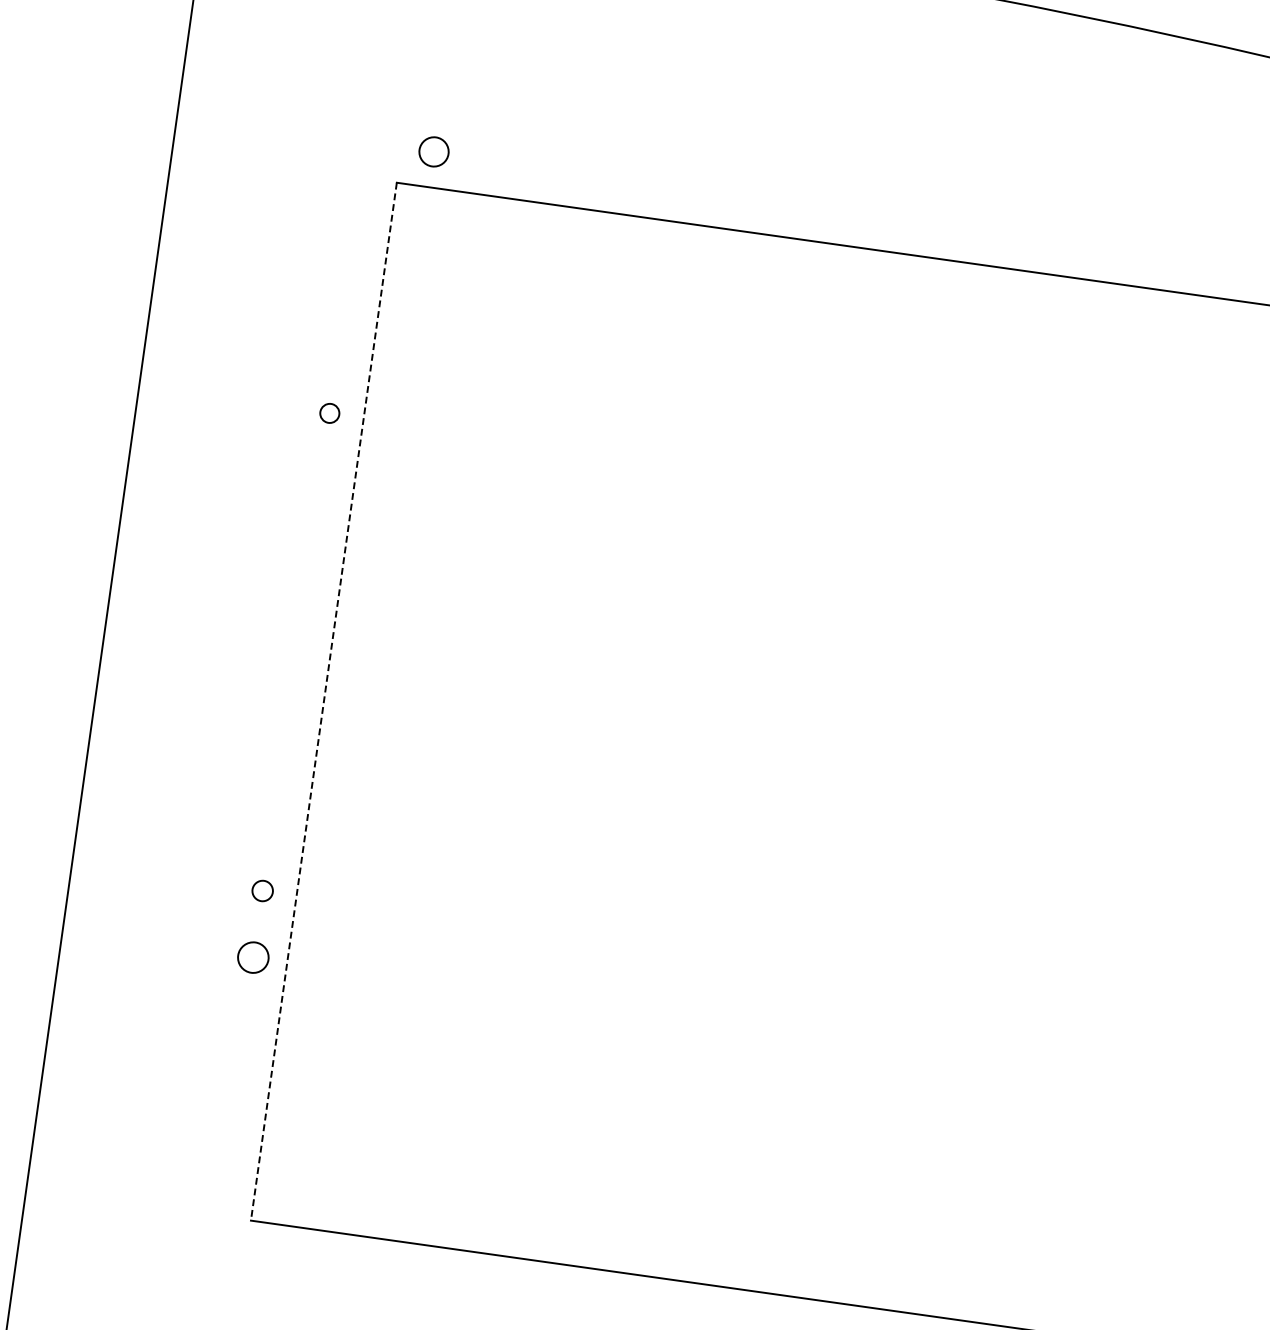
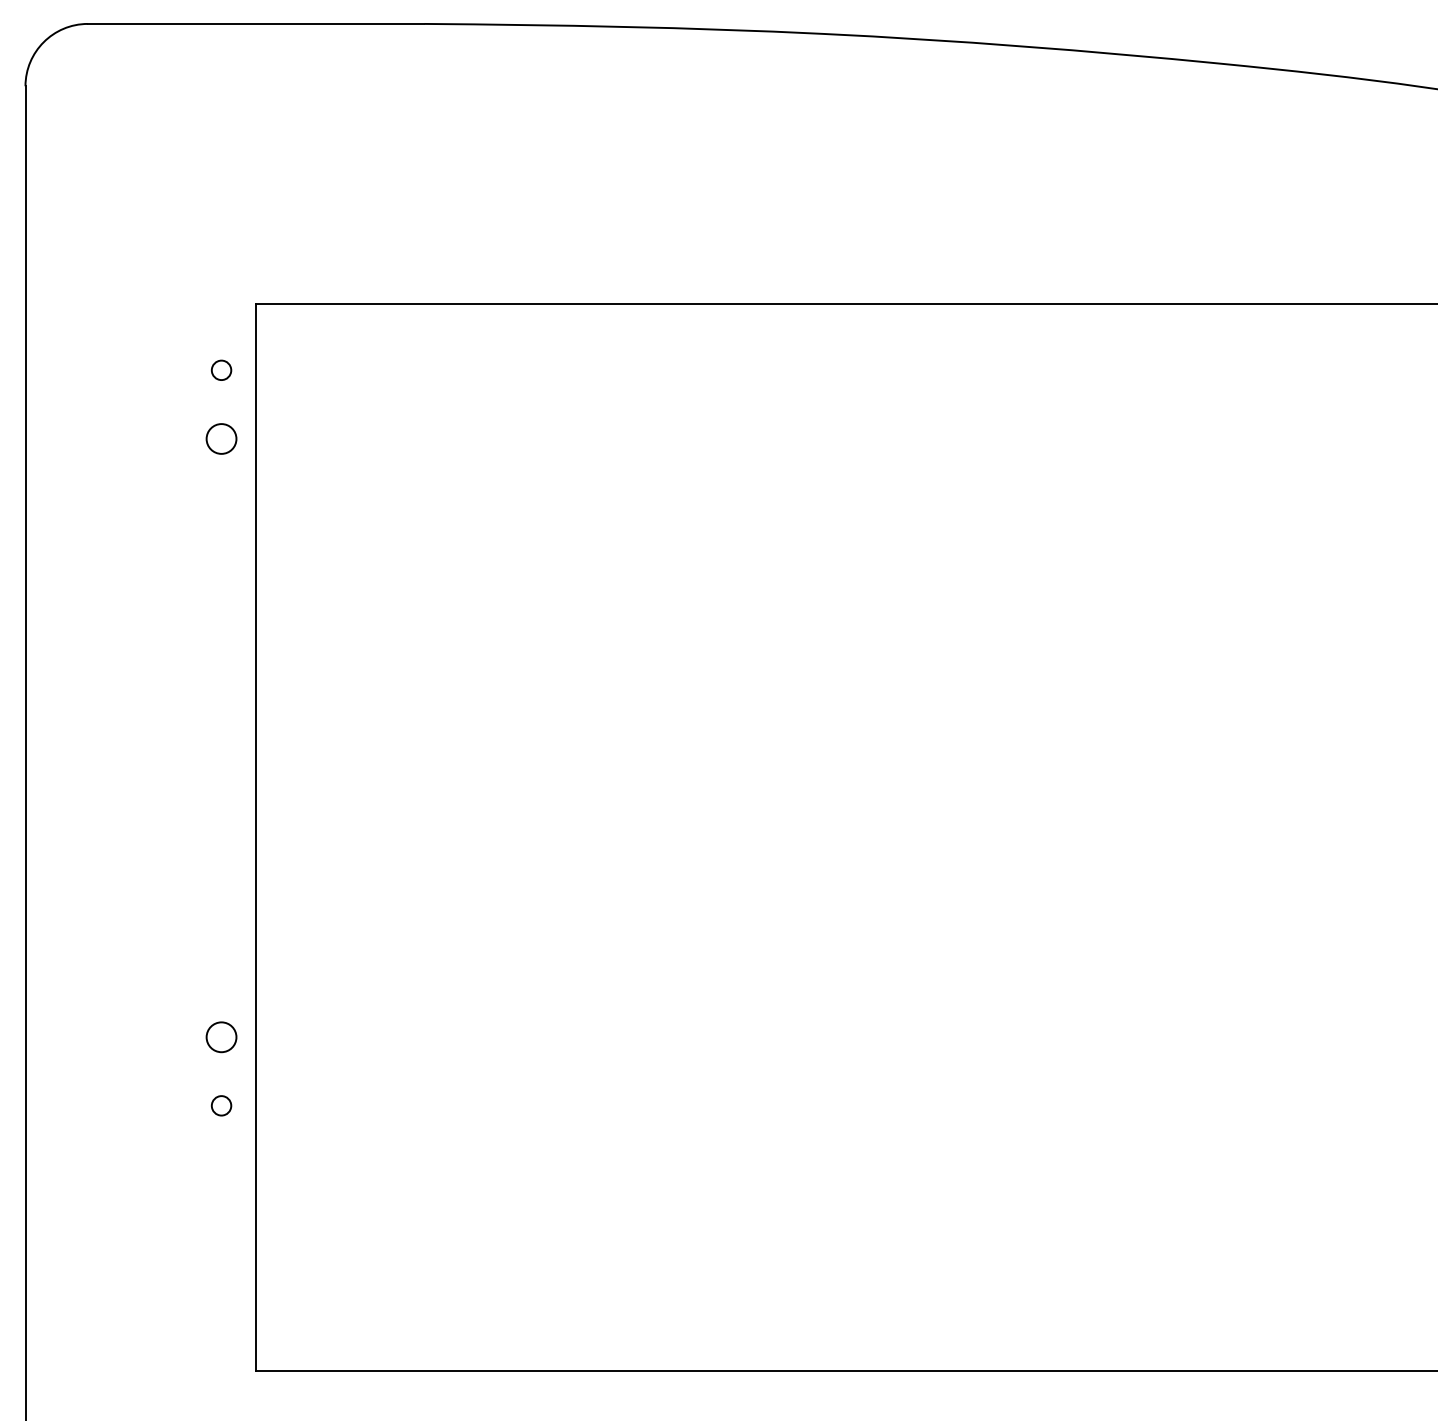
circle: (434, 151) -> (221, 438), moved
circle: (329, 412) -> (221, 369), moved
line: (323, 702) -> (256, 838), dashed -> solid
circle: (262, 891) -> (221, 1037), size x1.43
circle: (253, 957) -> (221, 1105), size x0.62

